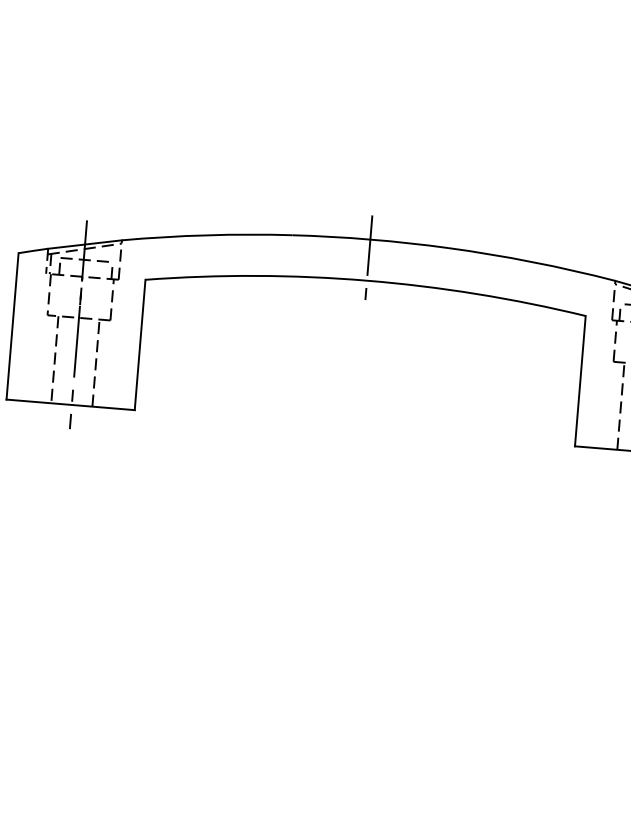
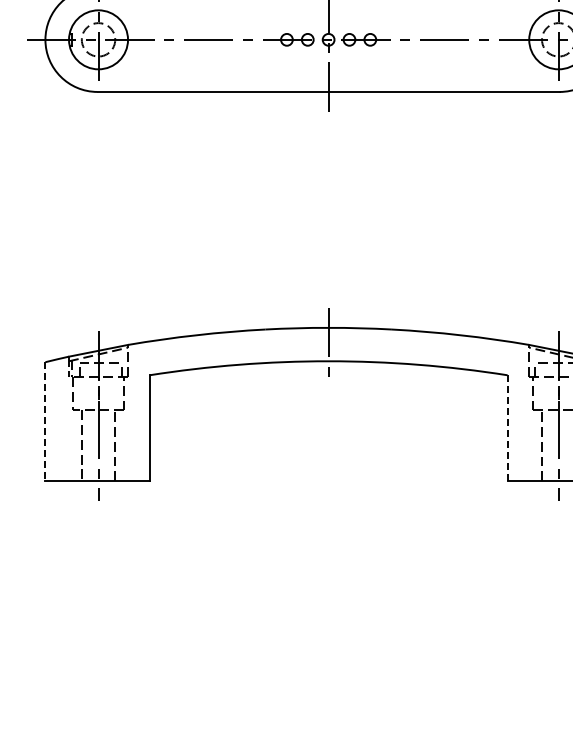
line: (12, 326) -> (45, 421), solid -> dashed
line: (580, 381) -> (507, 428), solid -> dashed

